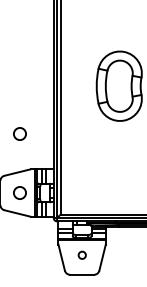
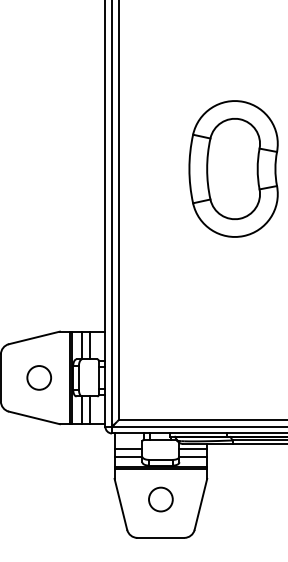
circle: (19, 133) -> (38, 261), removed
circle: (82, 255) -> (161, 500), size x1.67

